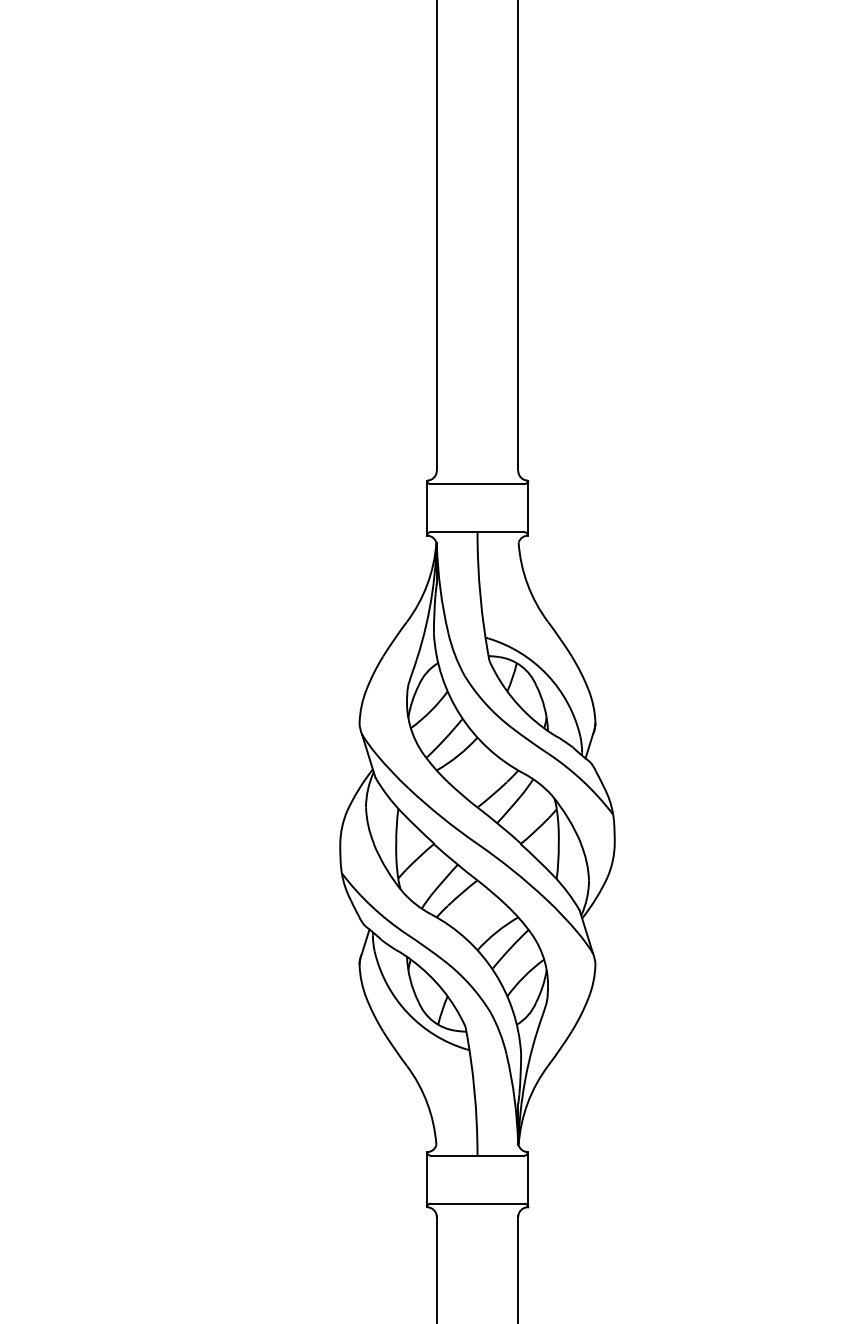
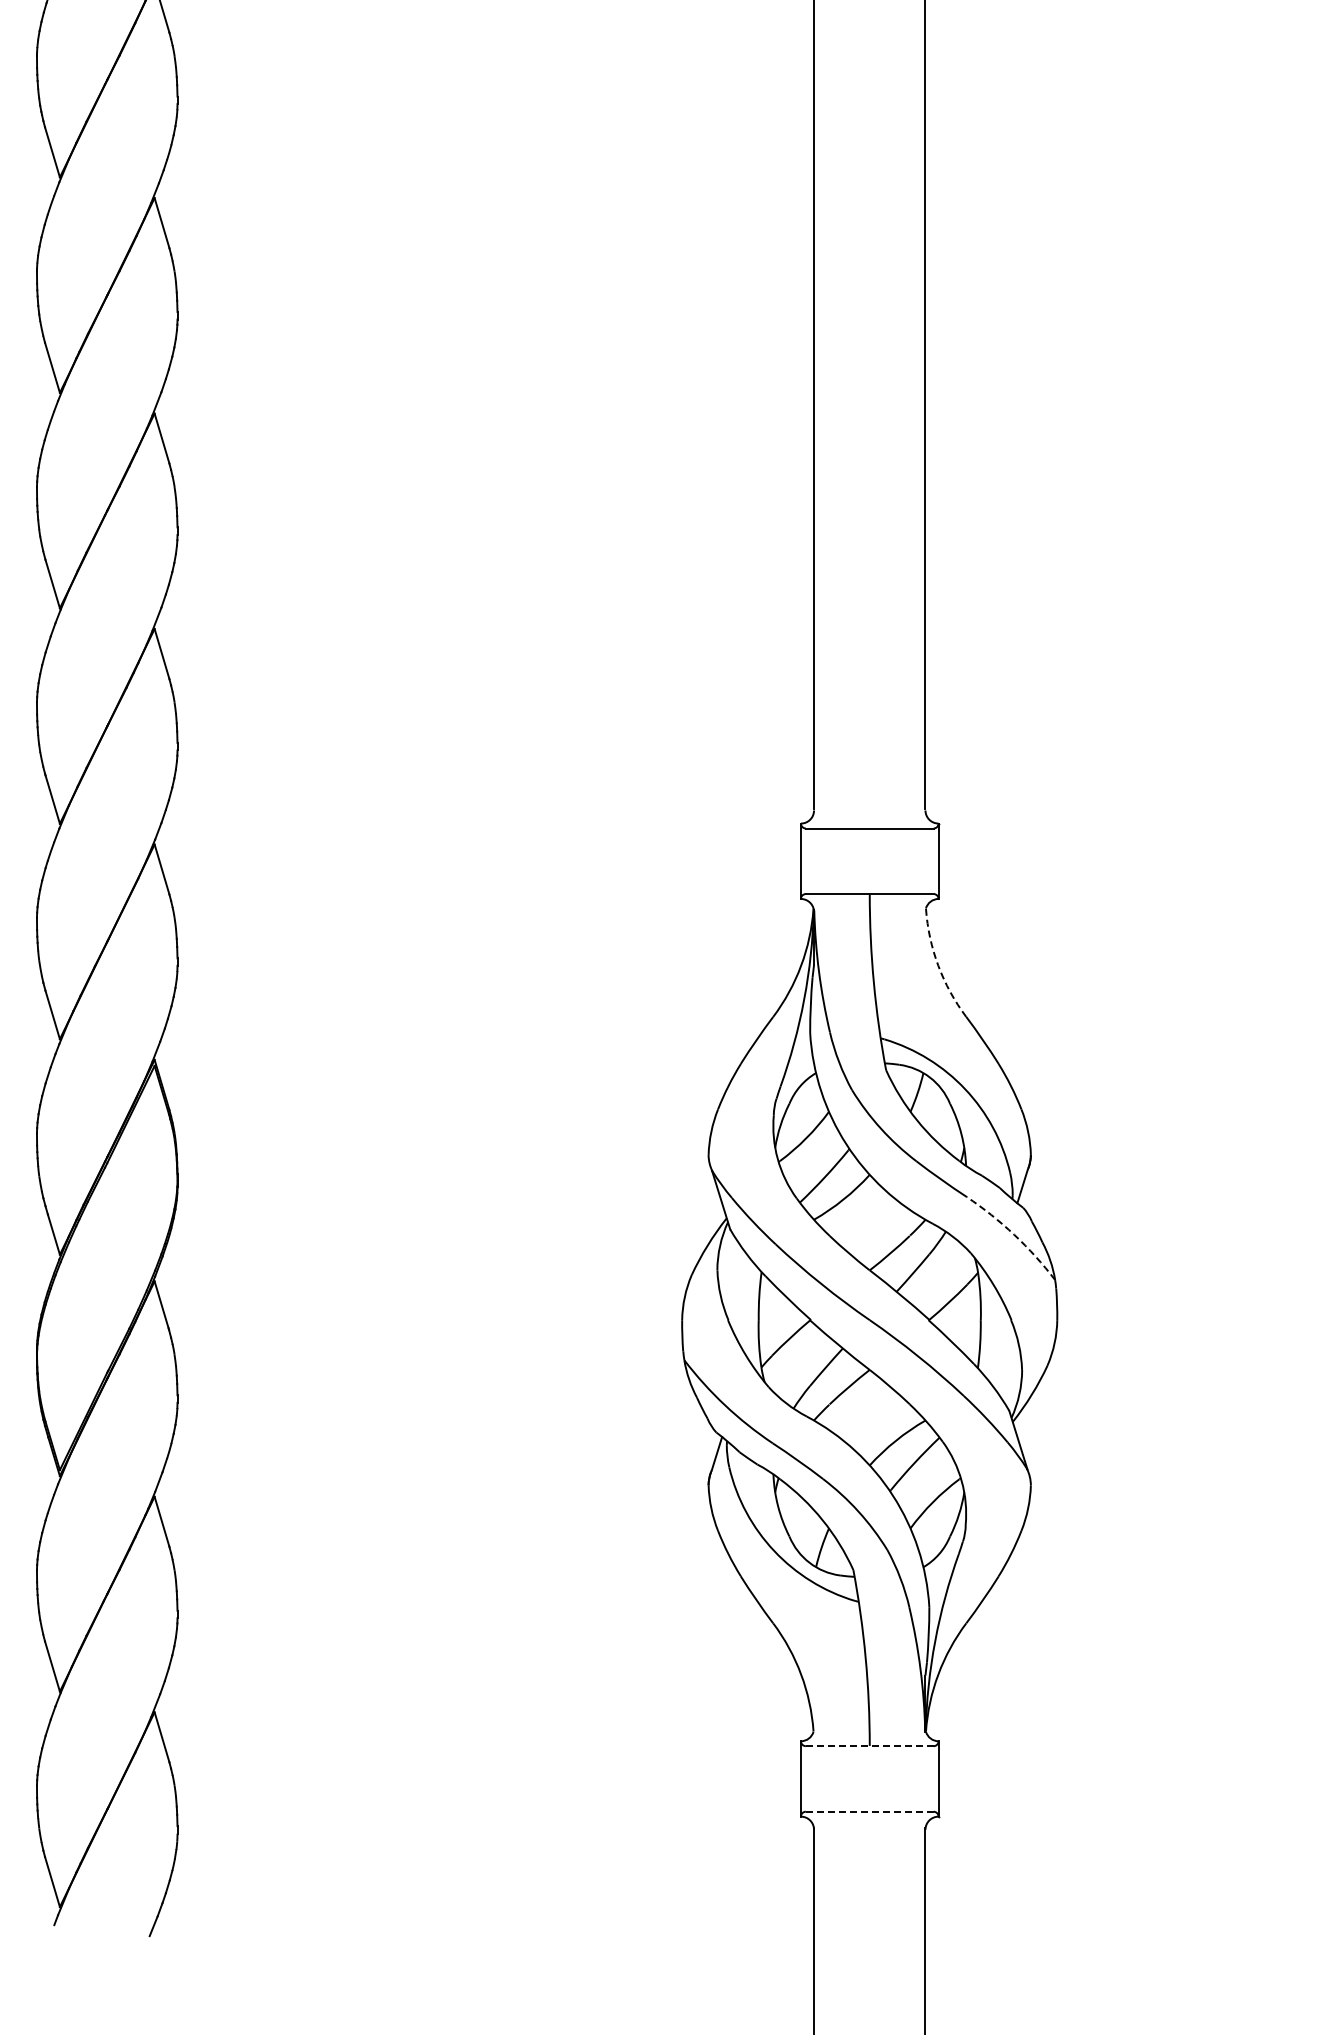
arc: (527, 584) -> (938, 965), solid -> dashed
arc: (583, 781) -> (1014, 1234), solid -> dashed
line: (477, 1155) -> (869, 1746), solid -> dashed
line: (477, 1203) -> (869, 1811), solid -> dashed

